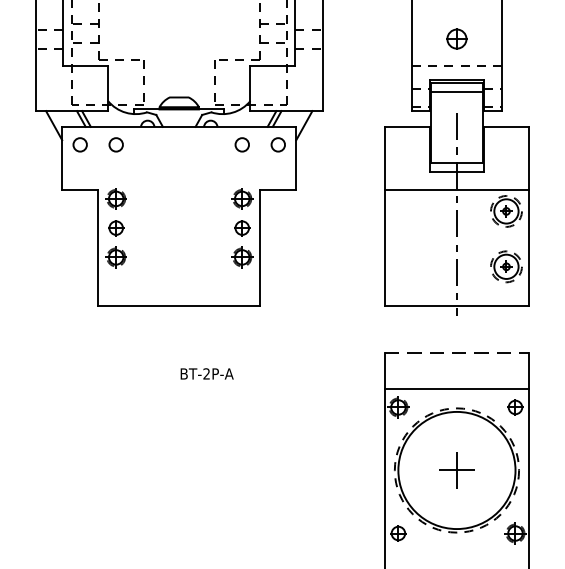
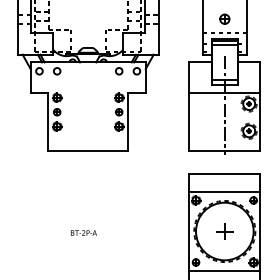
line: (458, 352) -> (225, 173), dashed -> solid
text: (206, 372) -> (83, 232), moved
line: (456, 551) -> (224, 271), added

